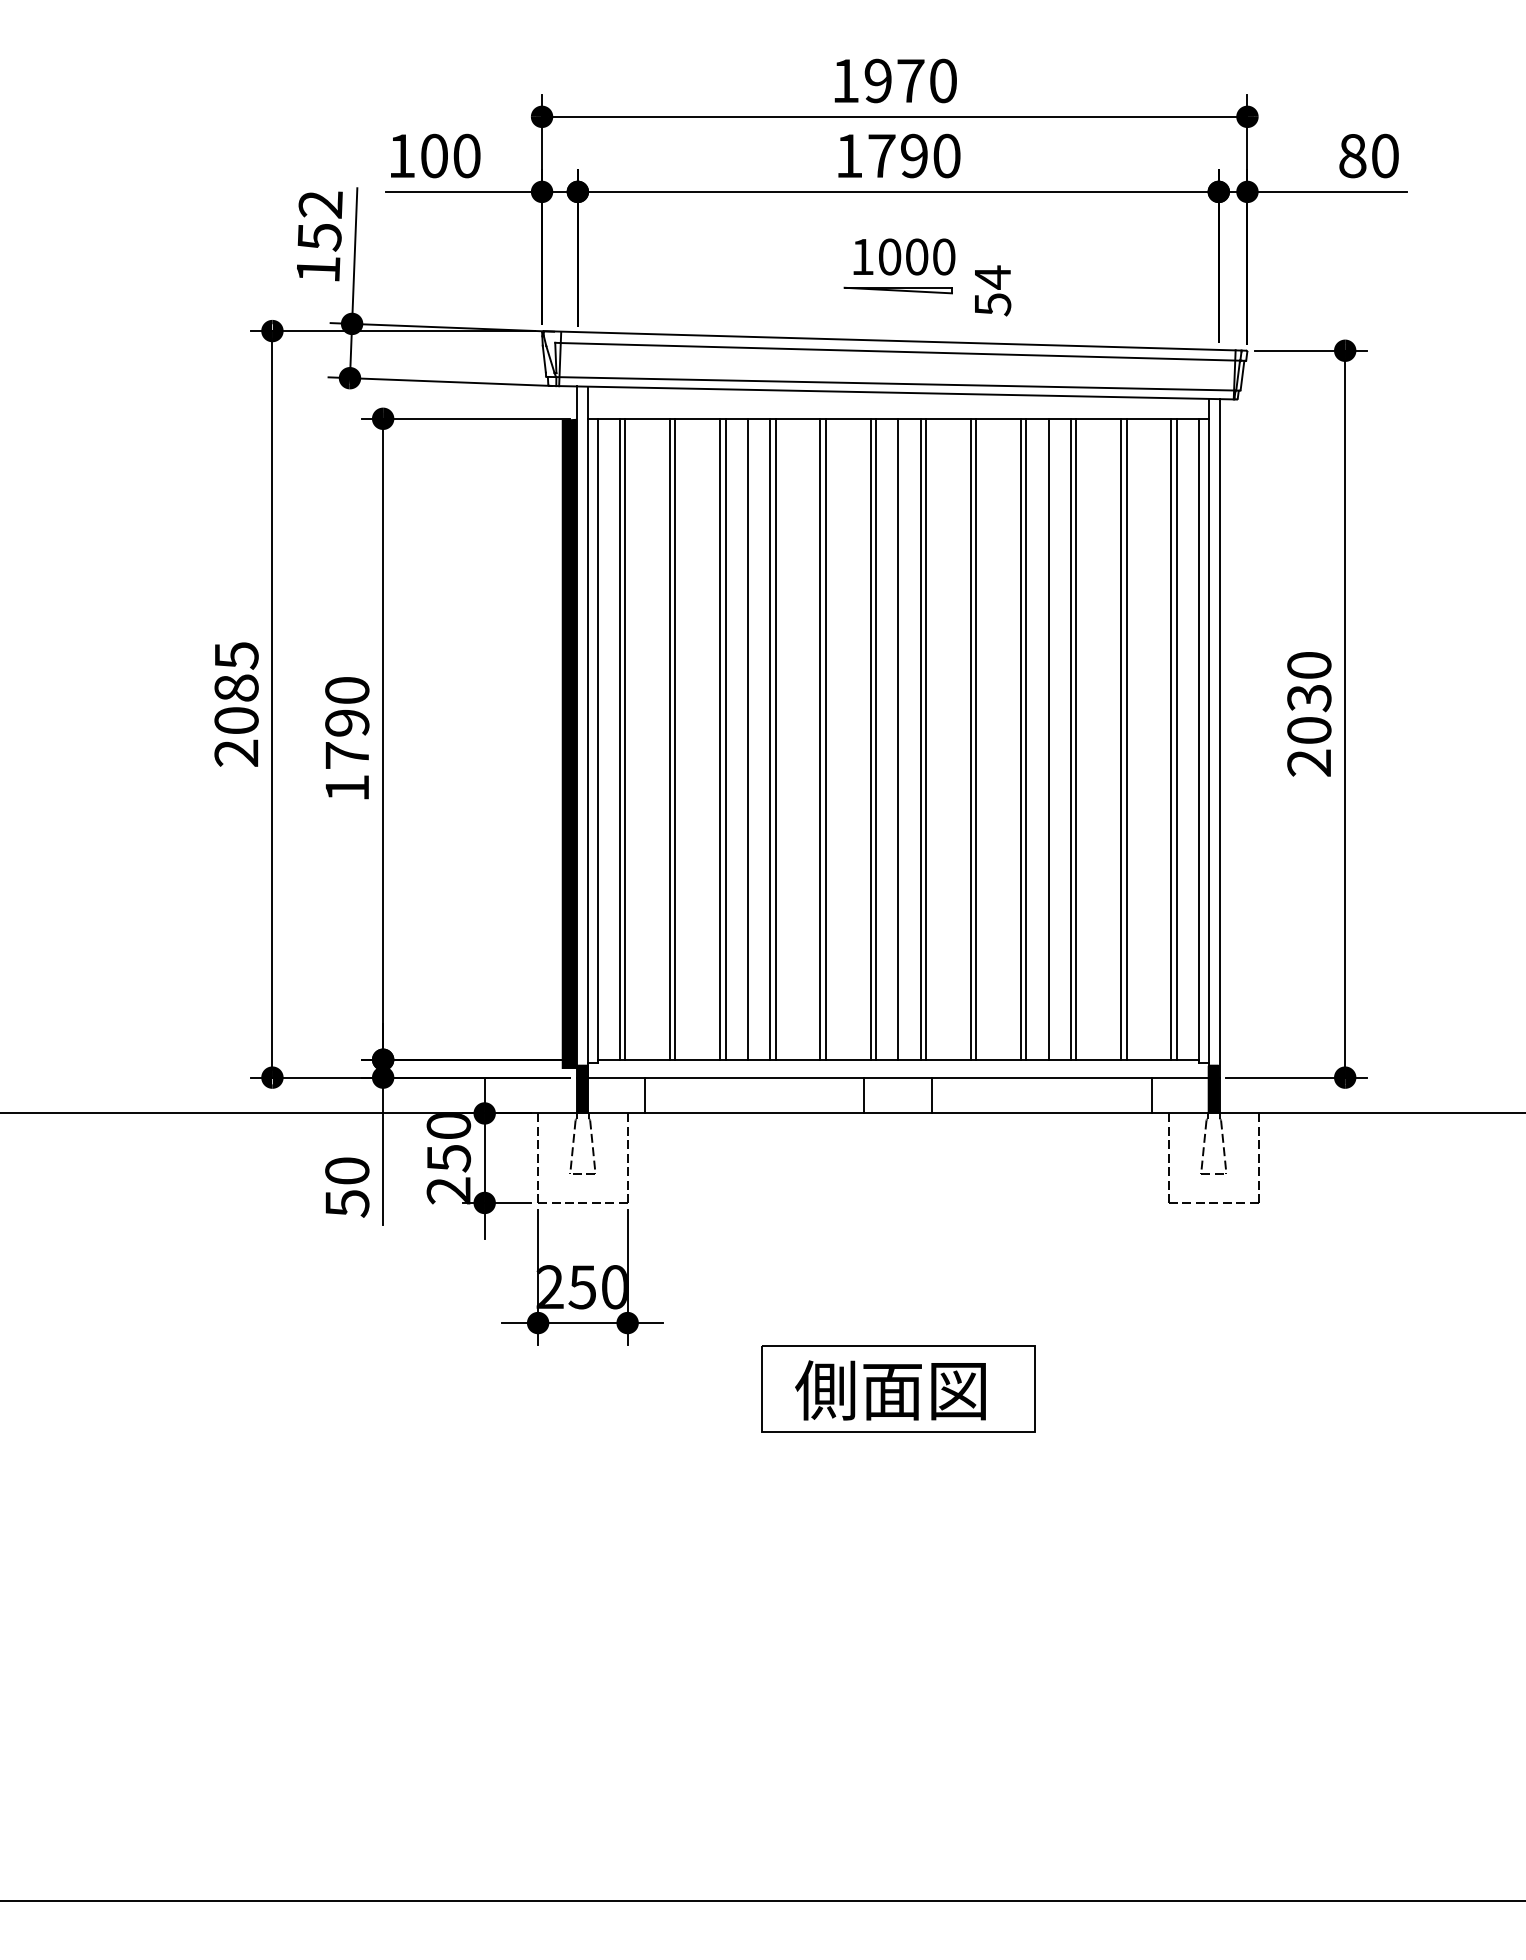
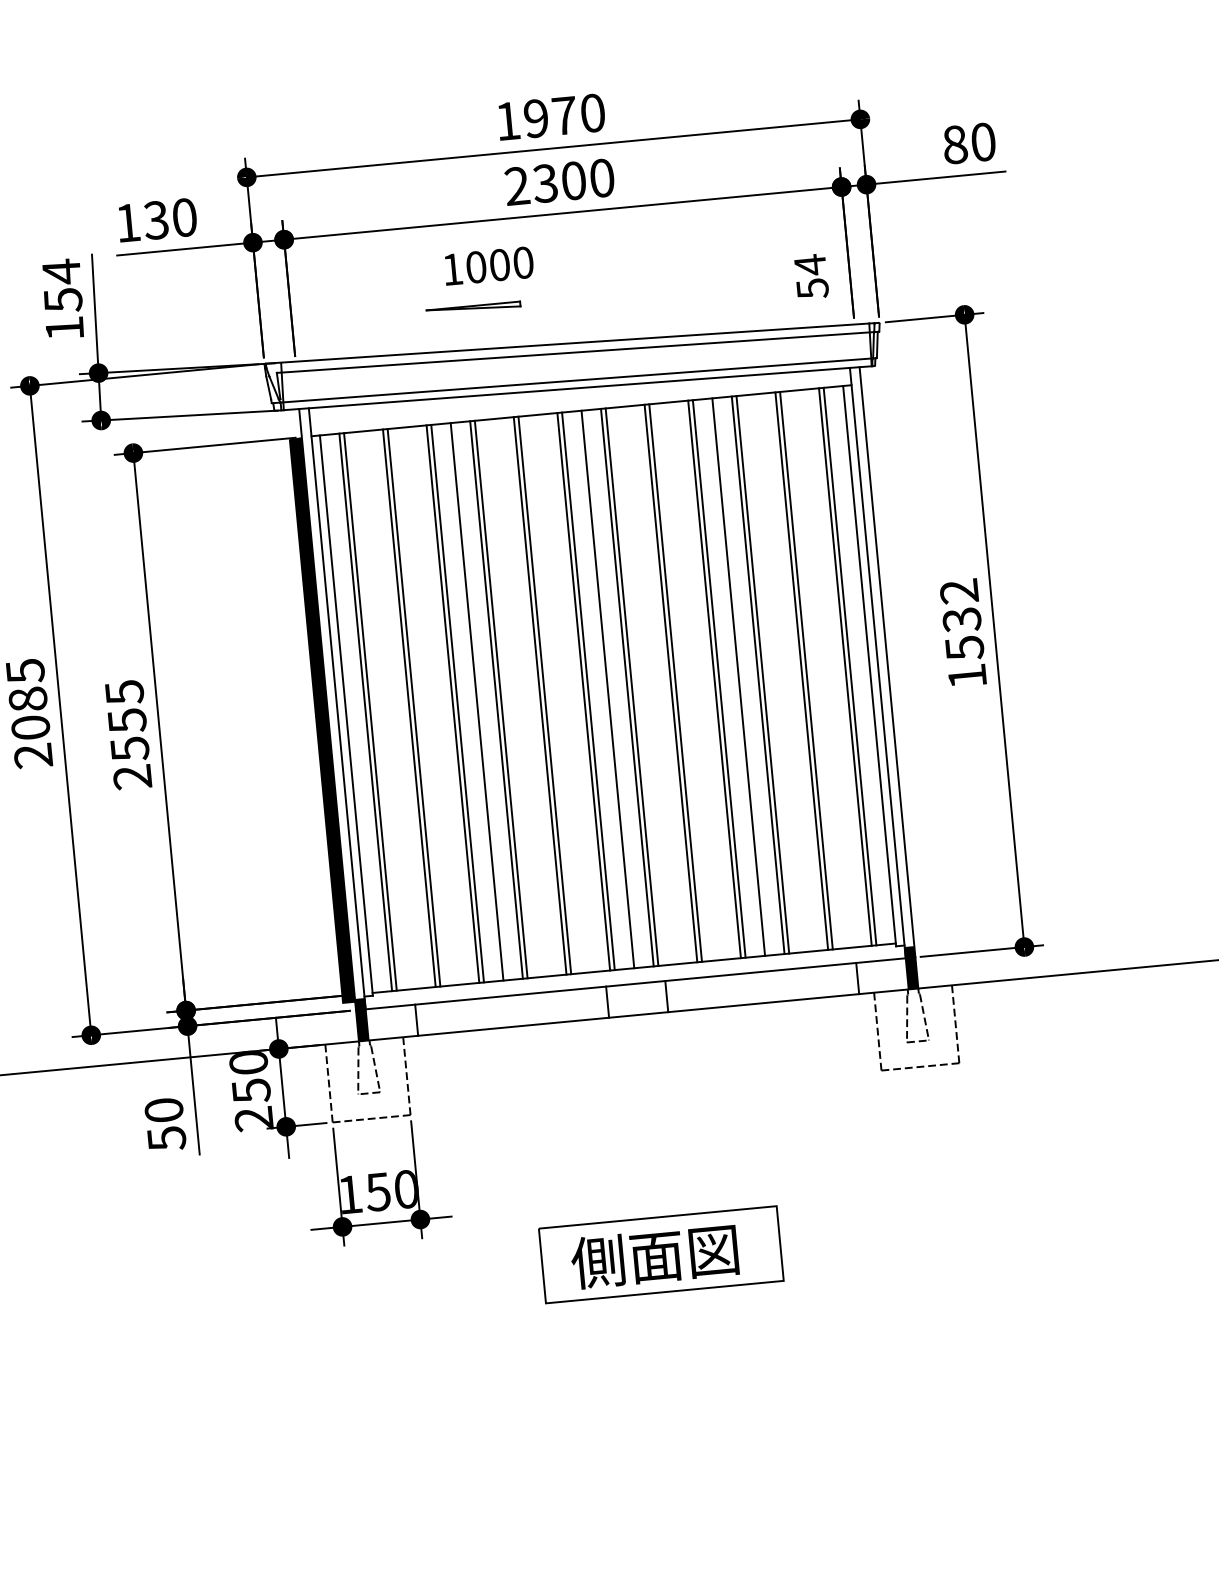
text: (433, 155) -> (155, 219), 100 -> 130
text: (881, 155) -> (545, 183), 1790 -> 2300
text: (320, 204) -> (61, 271), 152 -> 154
text: (904, 256) -> (488, 265), moved
part: (897, 290) -> (472, 308), moved
text: (993, 290) -> (812, 276), moved
text: (1309, 714) -> (963, 634), 2030 -> 1532
text: (347, 739) -> (128, 734), 1790 -> 2555
text: (549, 1286) -> (349, 1194), 250 -> 150

